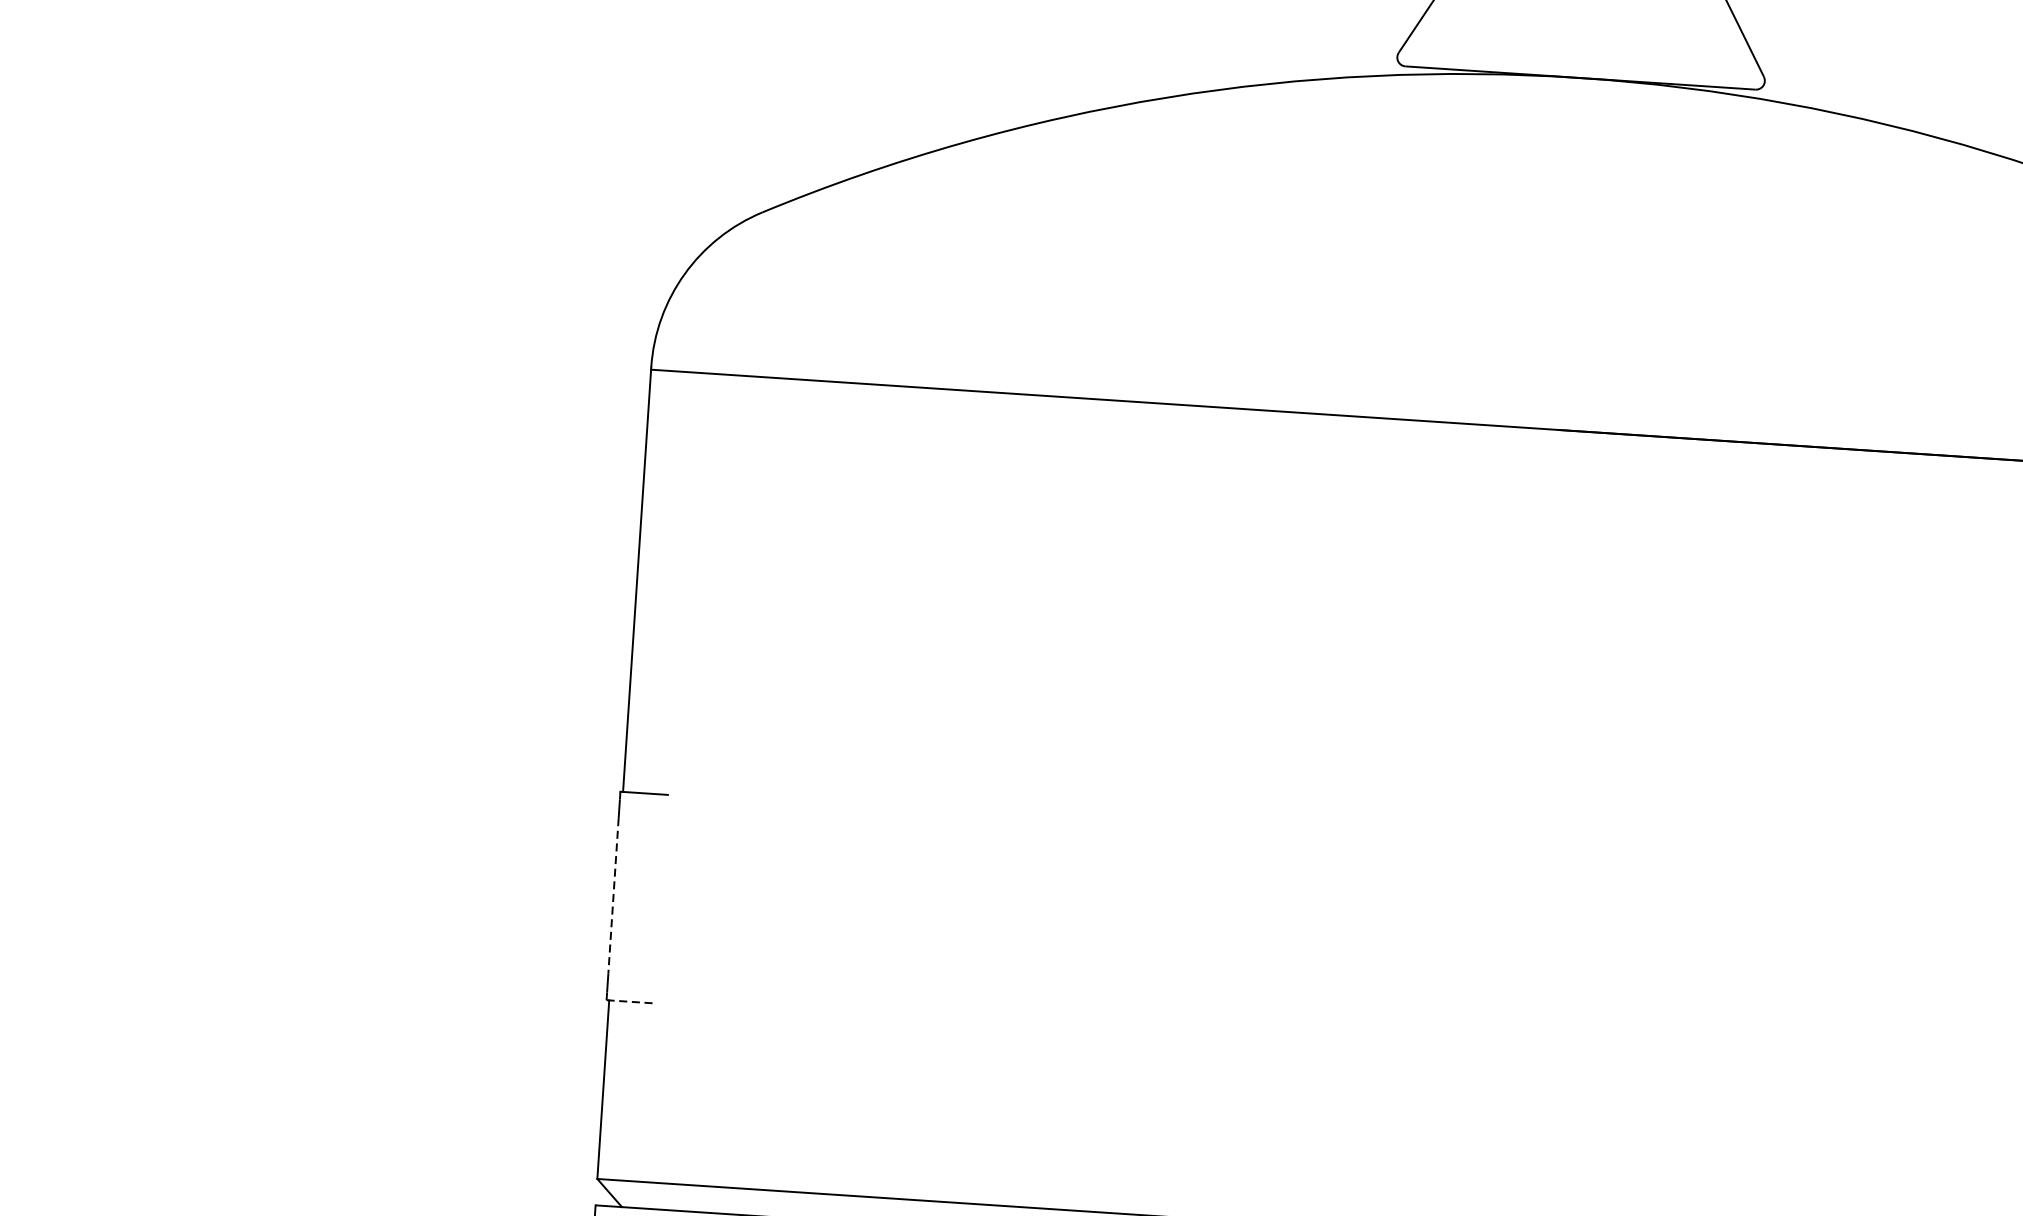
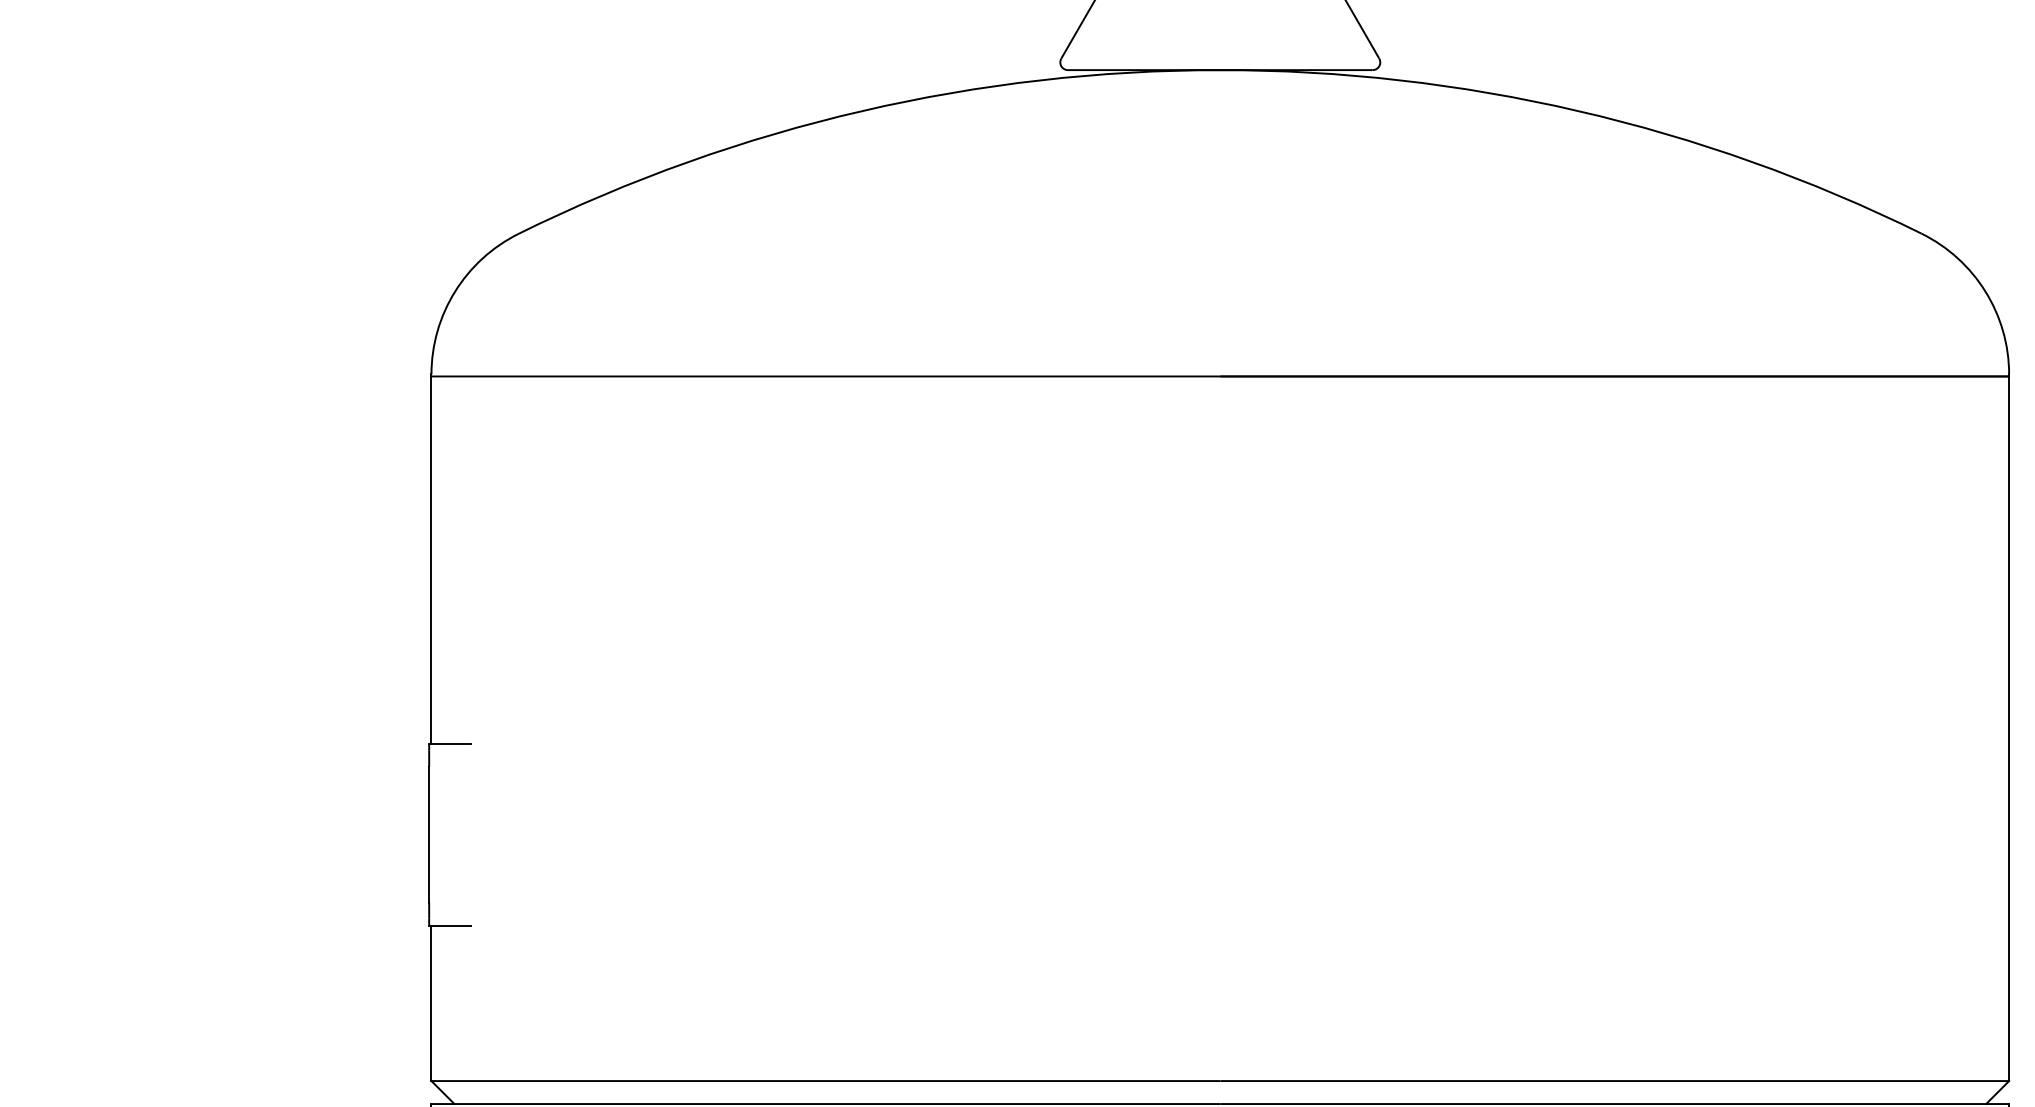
line: (613, 895) -> (429, 834), dashed -> solid
line: (629, 1001) -> (449, 925), dashed -> solid

